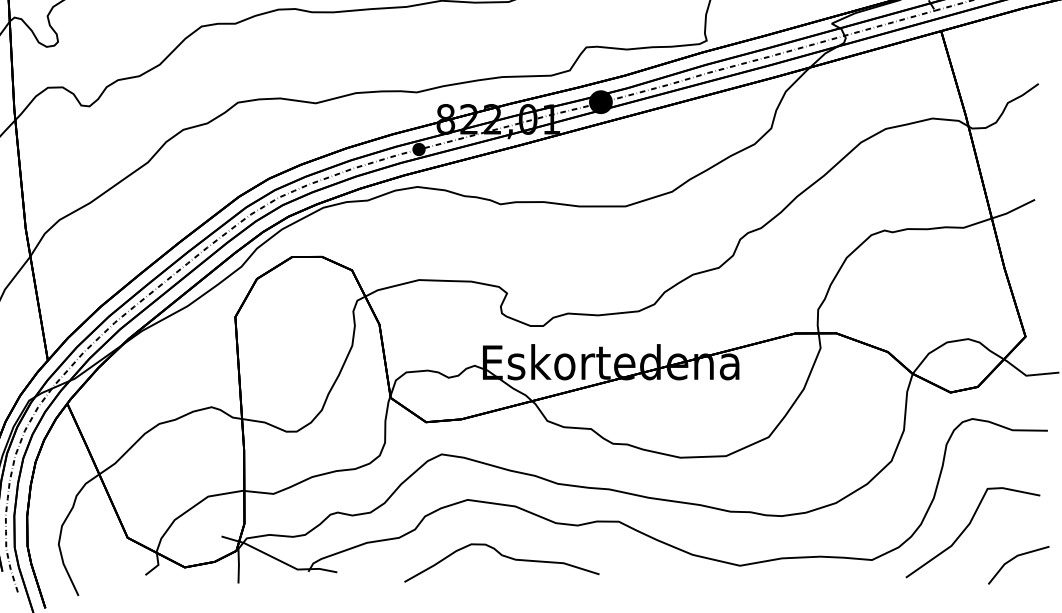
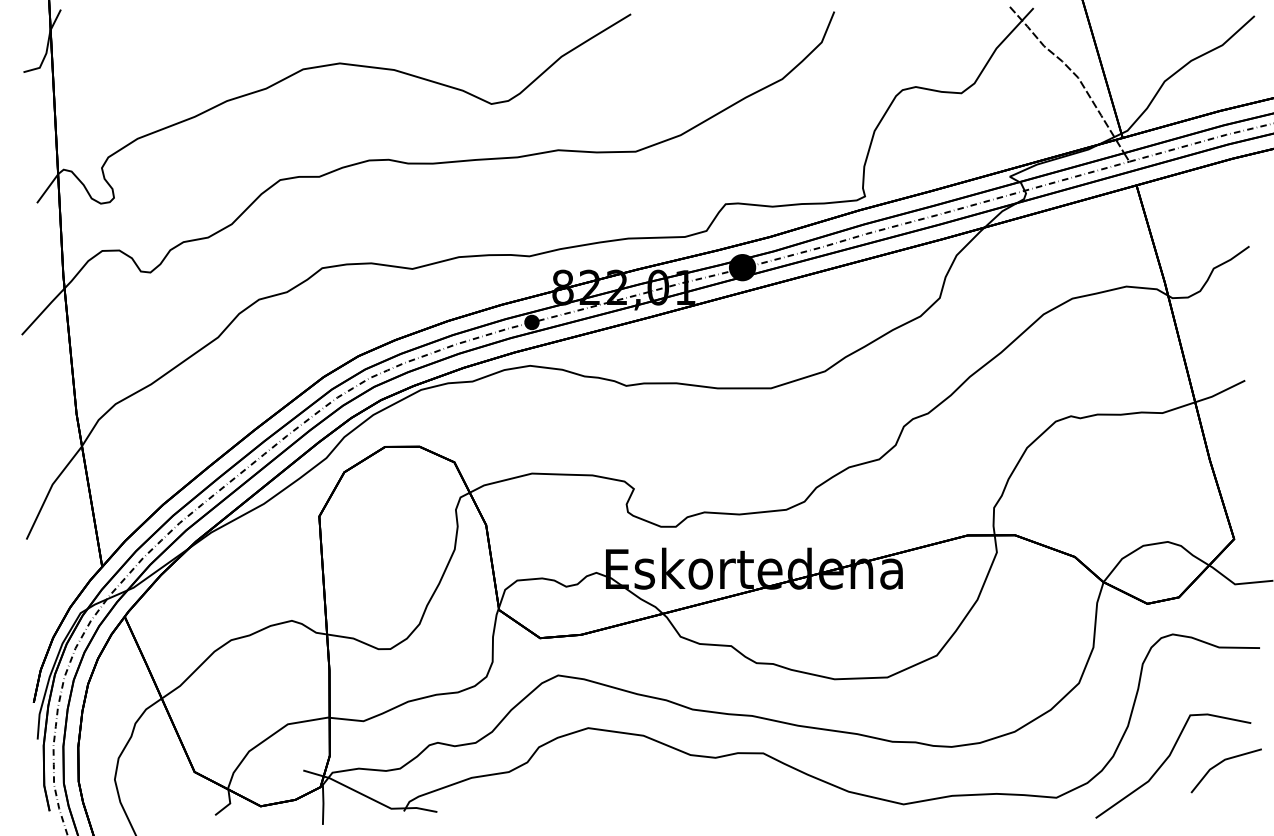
curve: (502, 556) -> (628, 793), removed
line: (1014, 558) -> (1221, 763), moved

